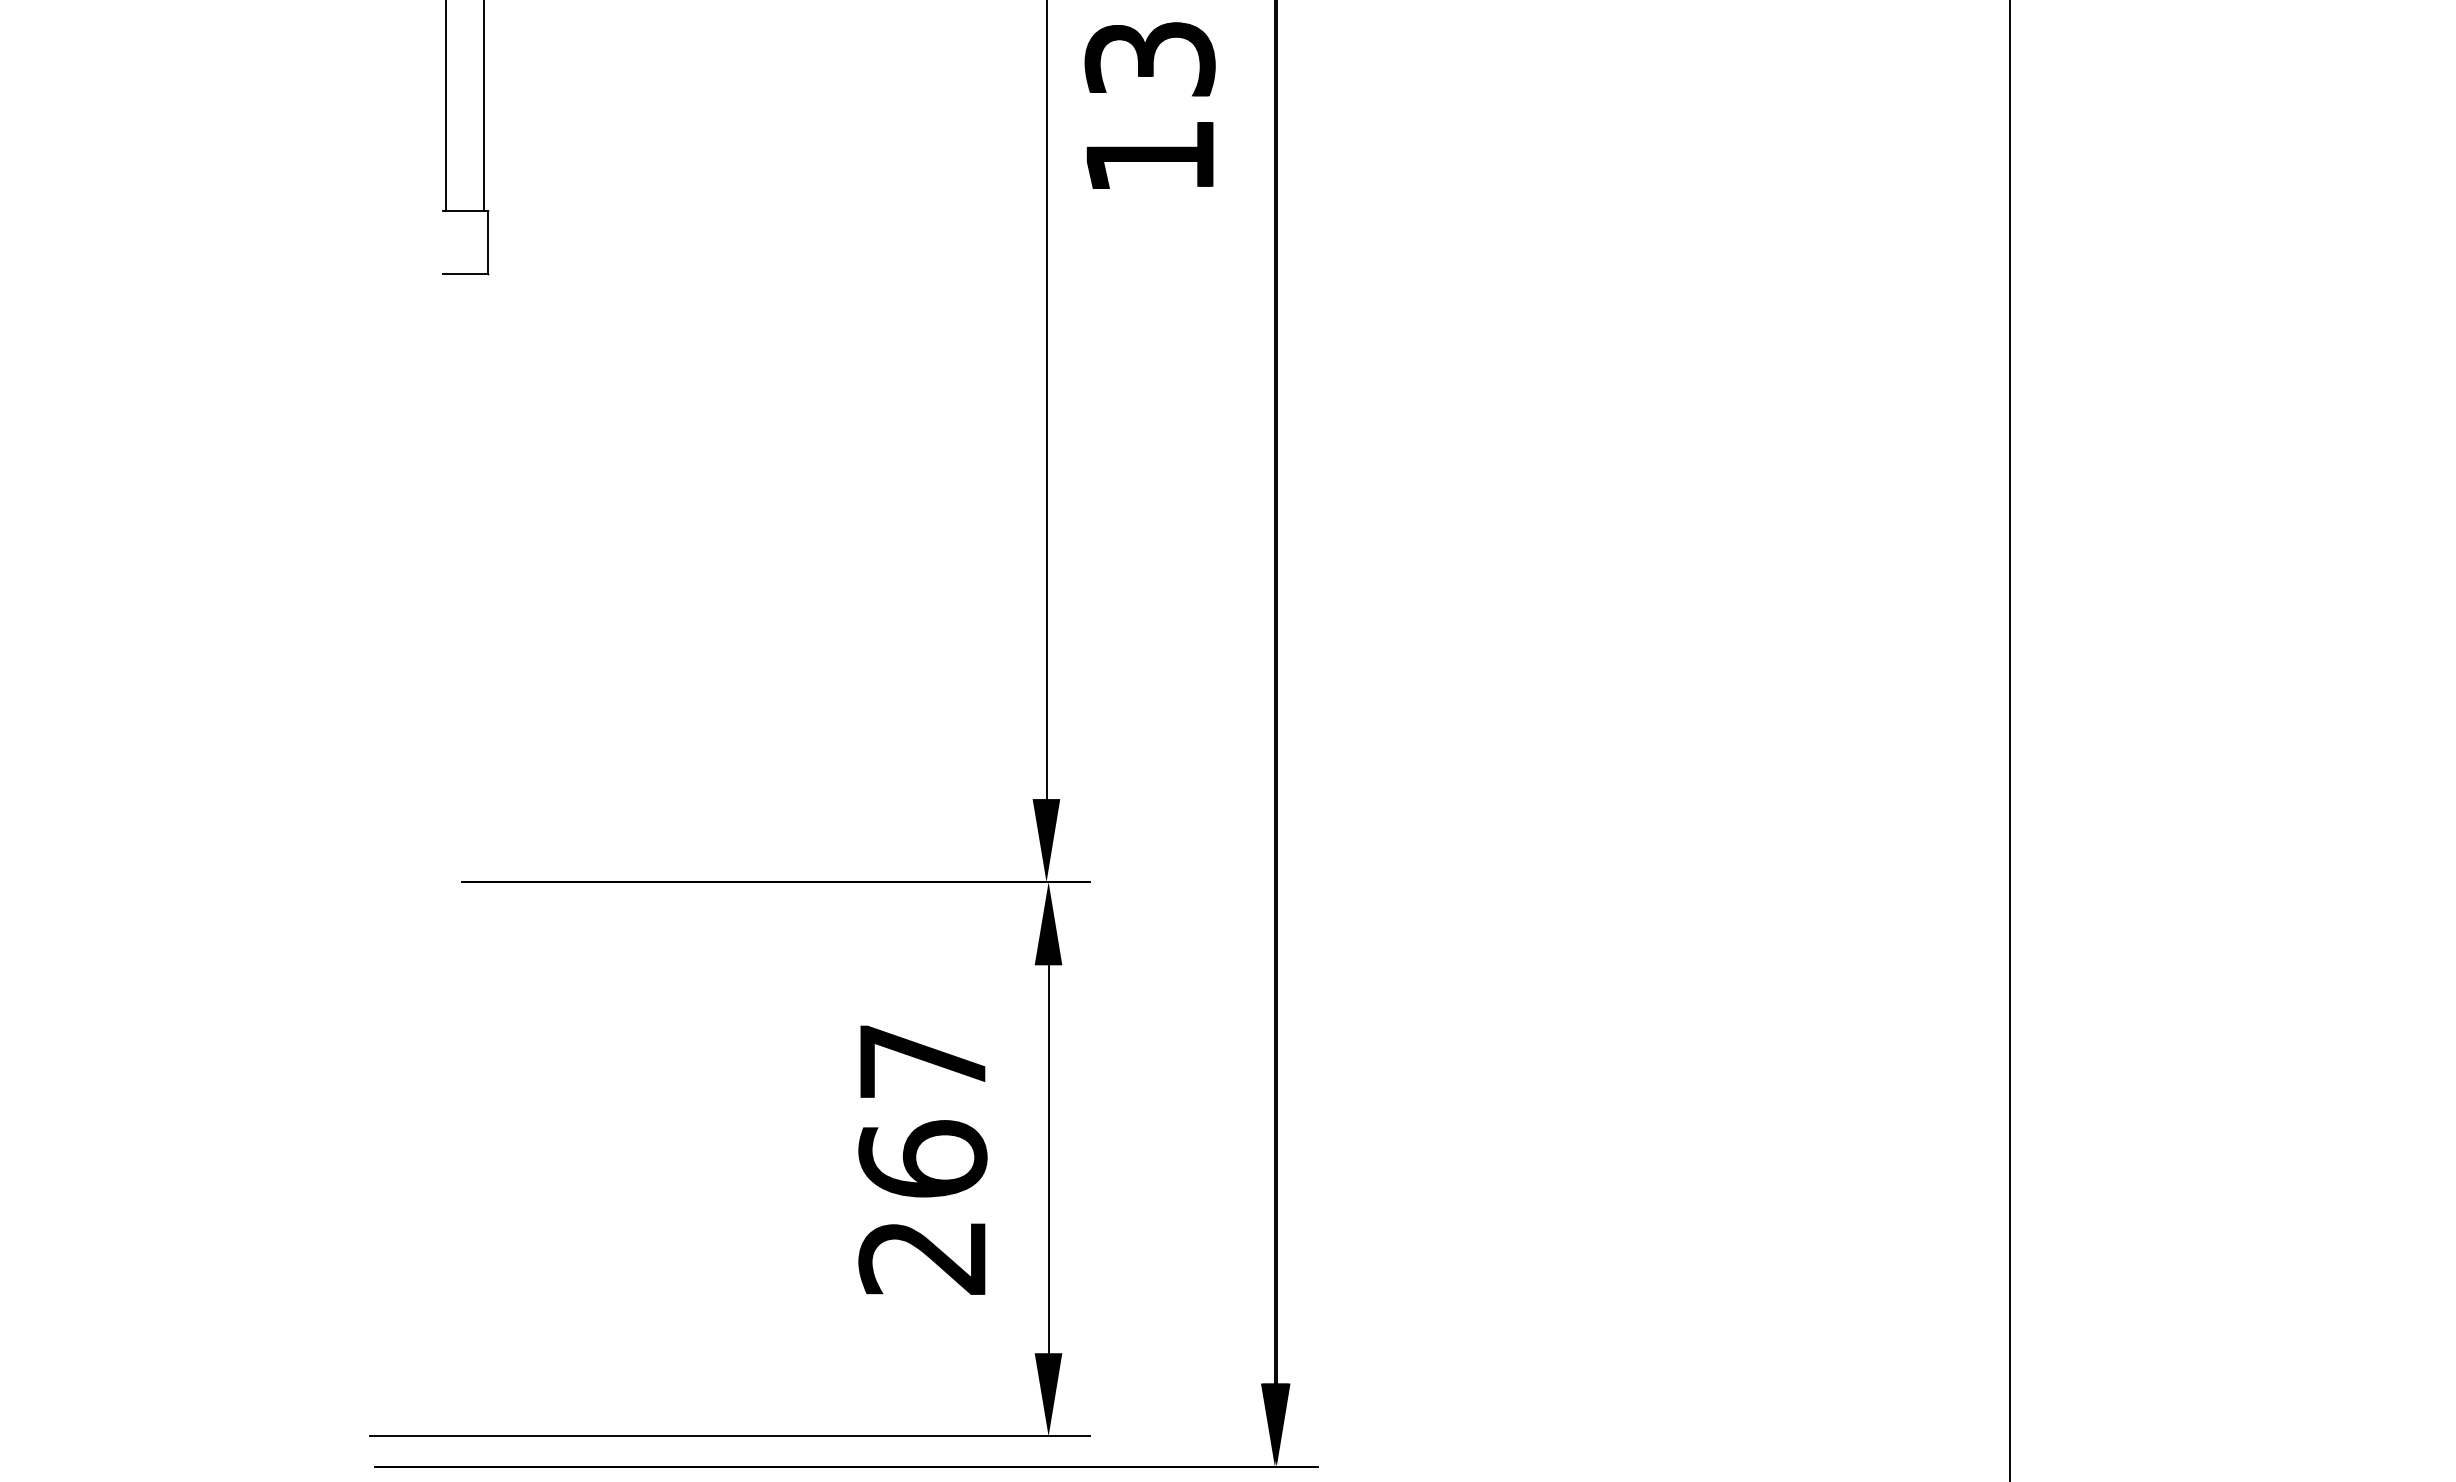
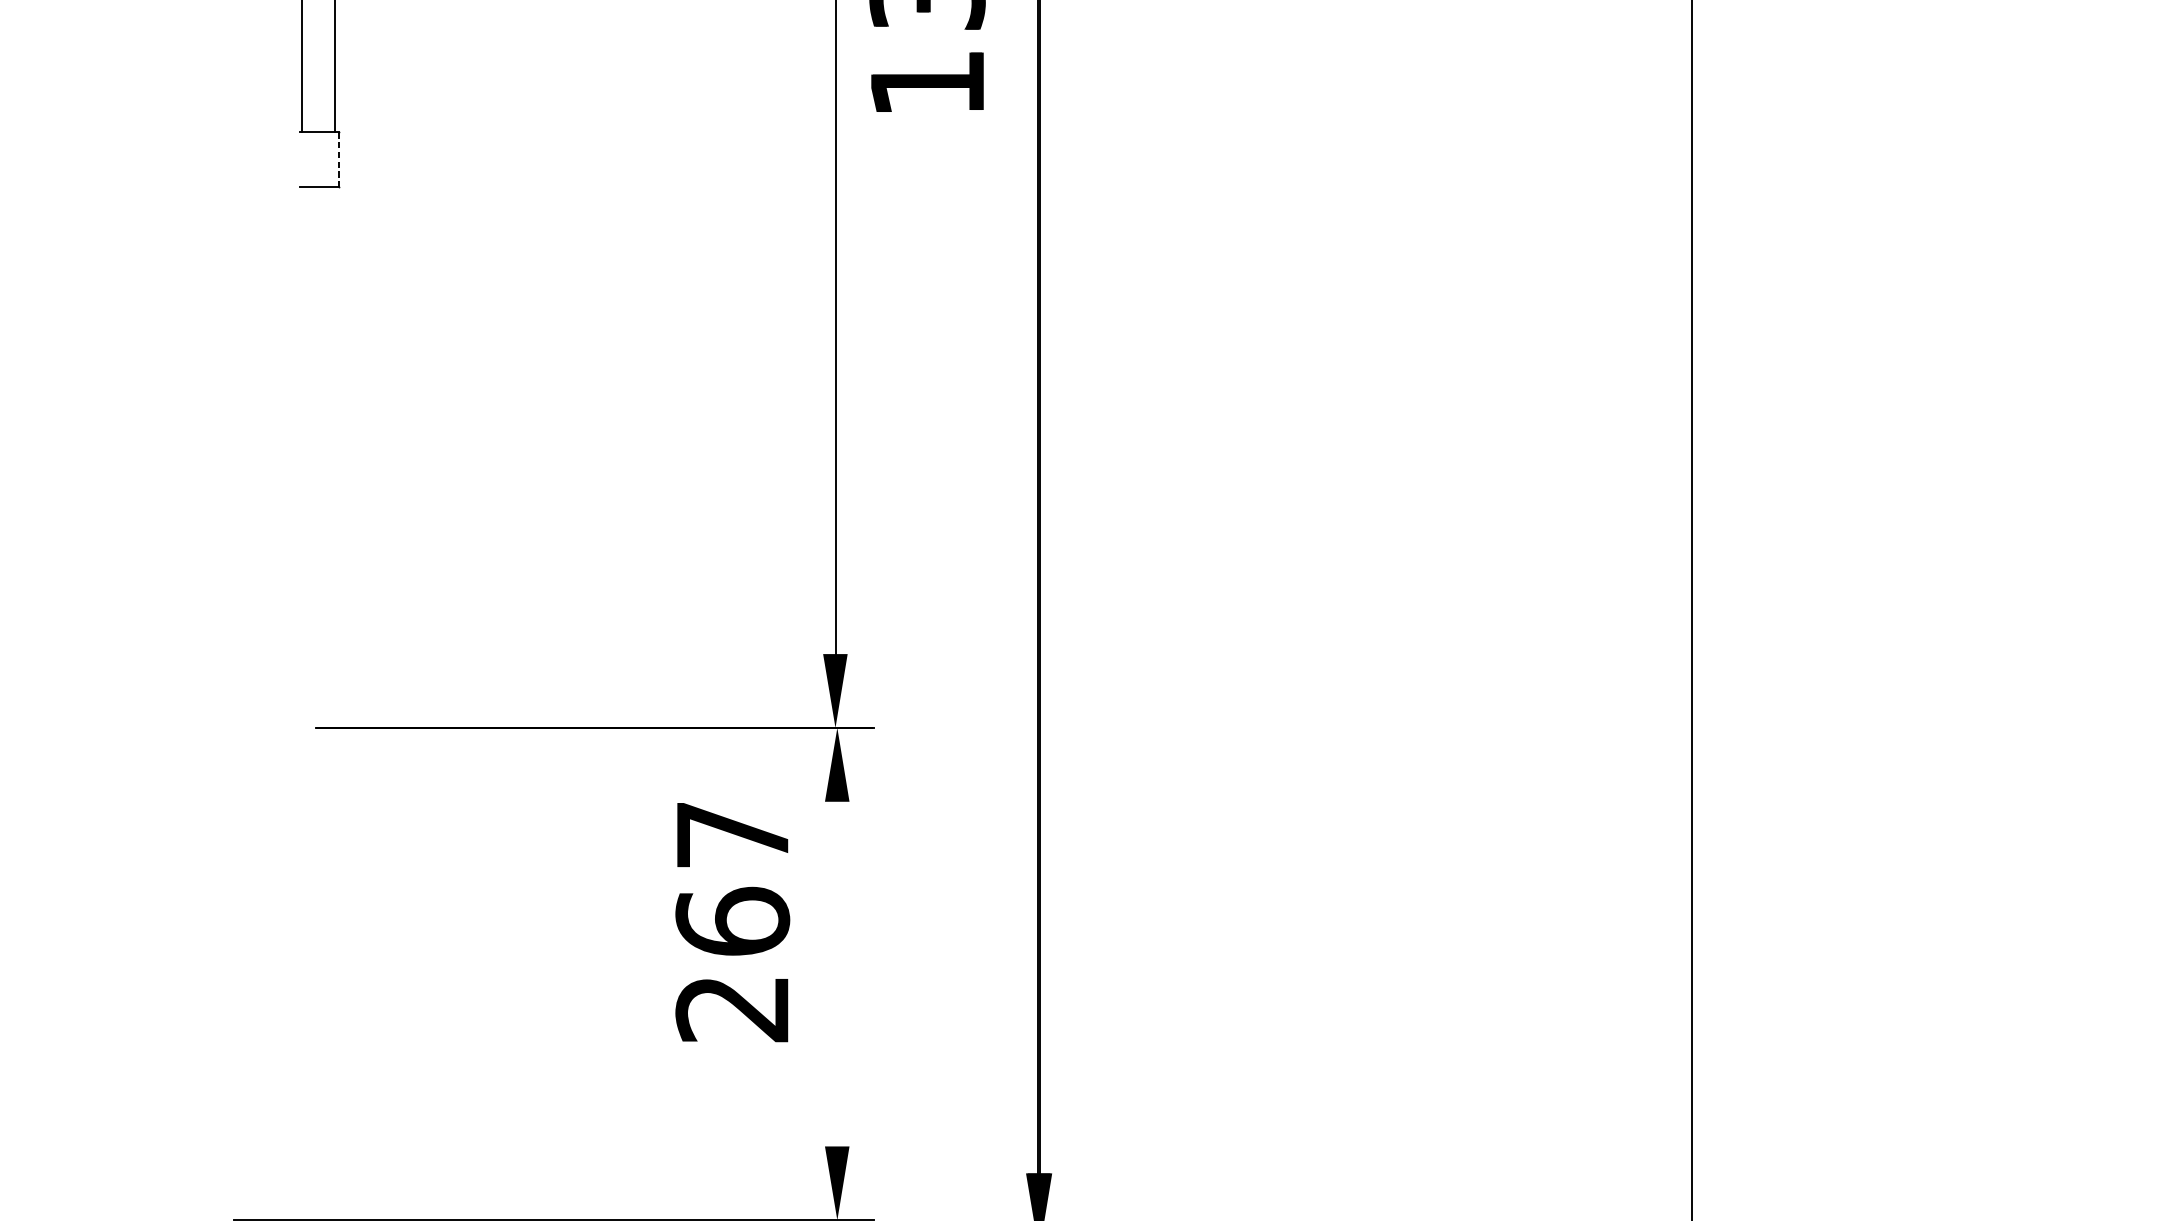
line: (487, 242) -> (338, 159), solid -> dashed
text: (922, 1159) -> (732, 921), moved
line: (1048, 1159) -> (837, 974), removed

